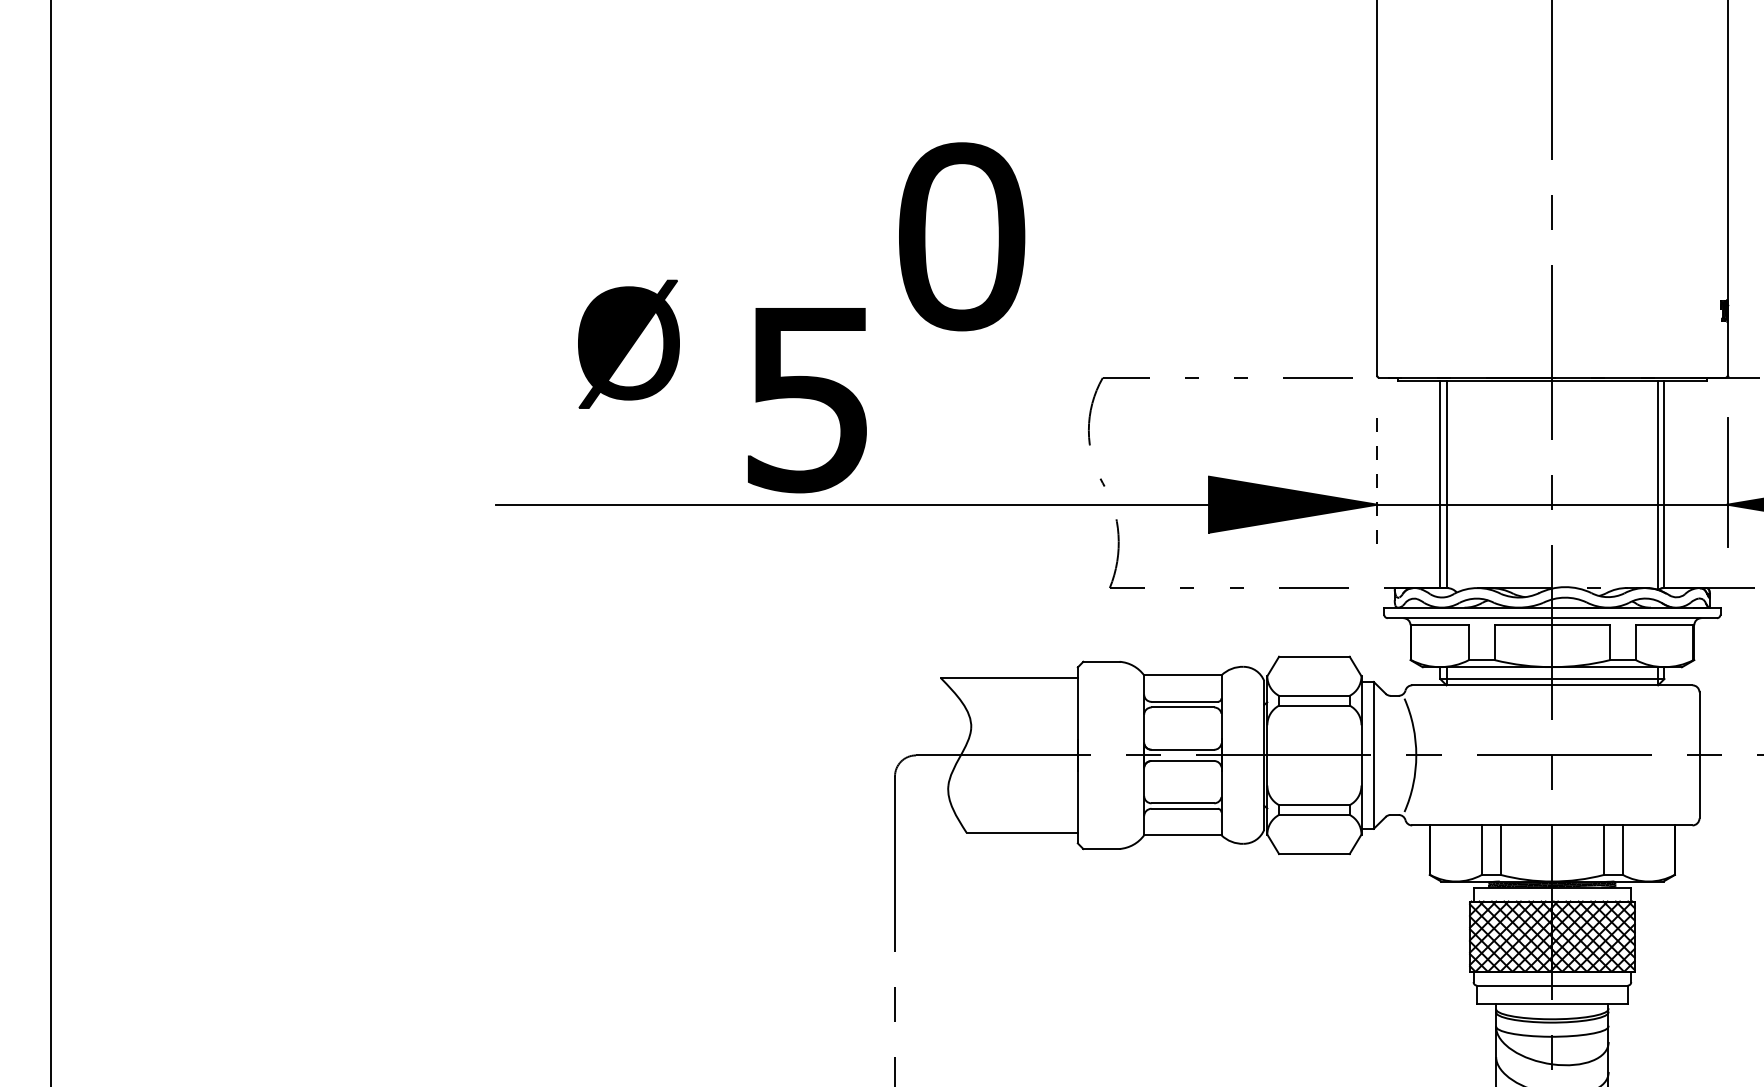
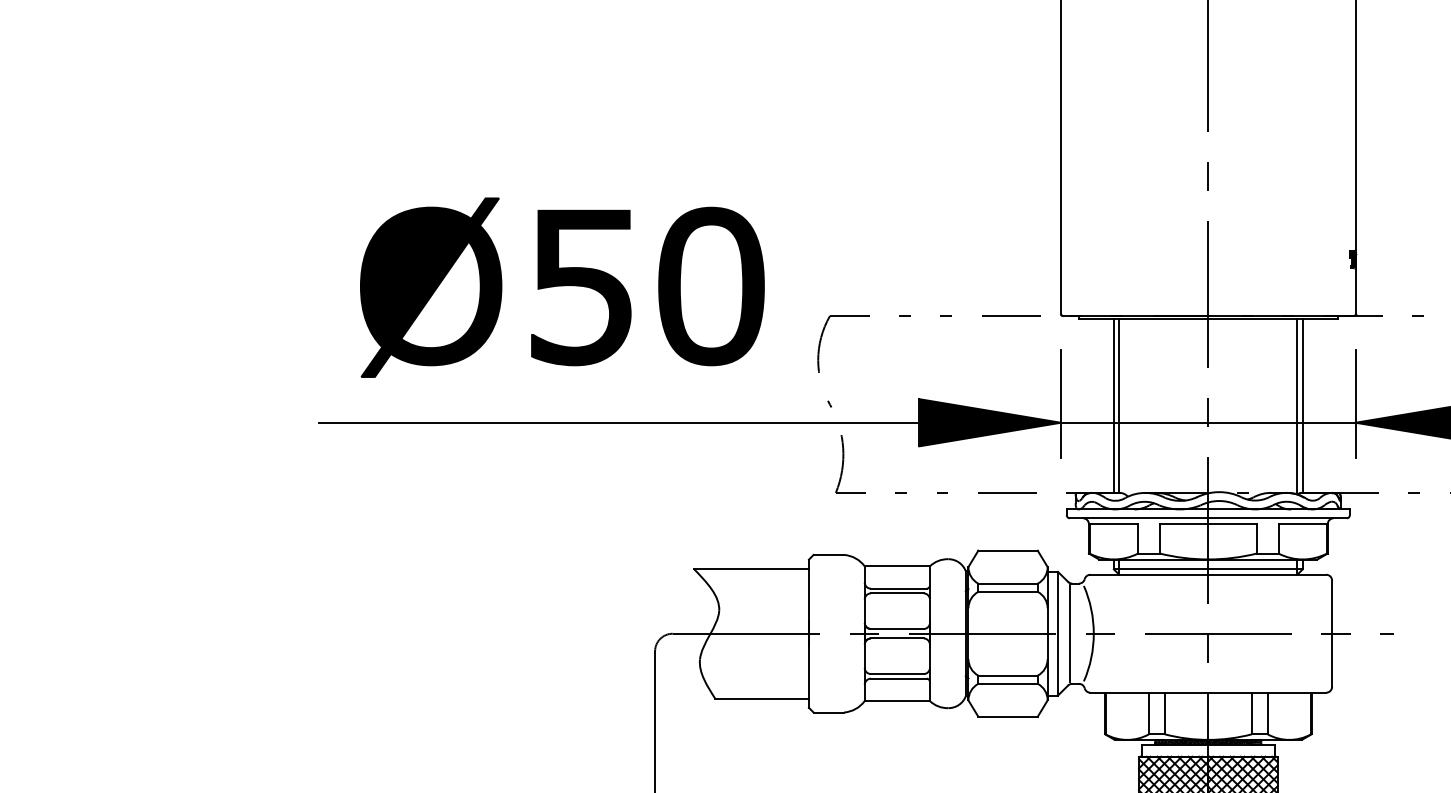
part: (962, 236) -> (711, 286), moved
part: (628, 344) -> (430, 287), size x1.67
part: (807, 400) -> (581, 287), moved
line: (1377, 482) -> (1061, 404), dashed -> solid
line: (1387, 754) -> (1069, 632), added

